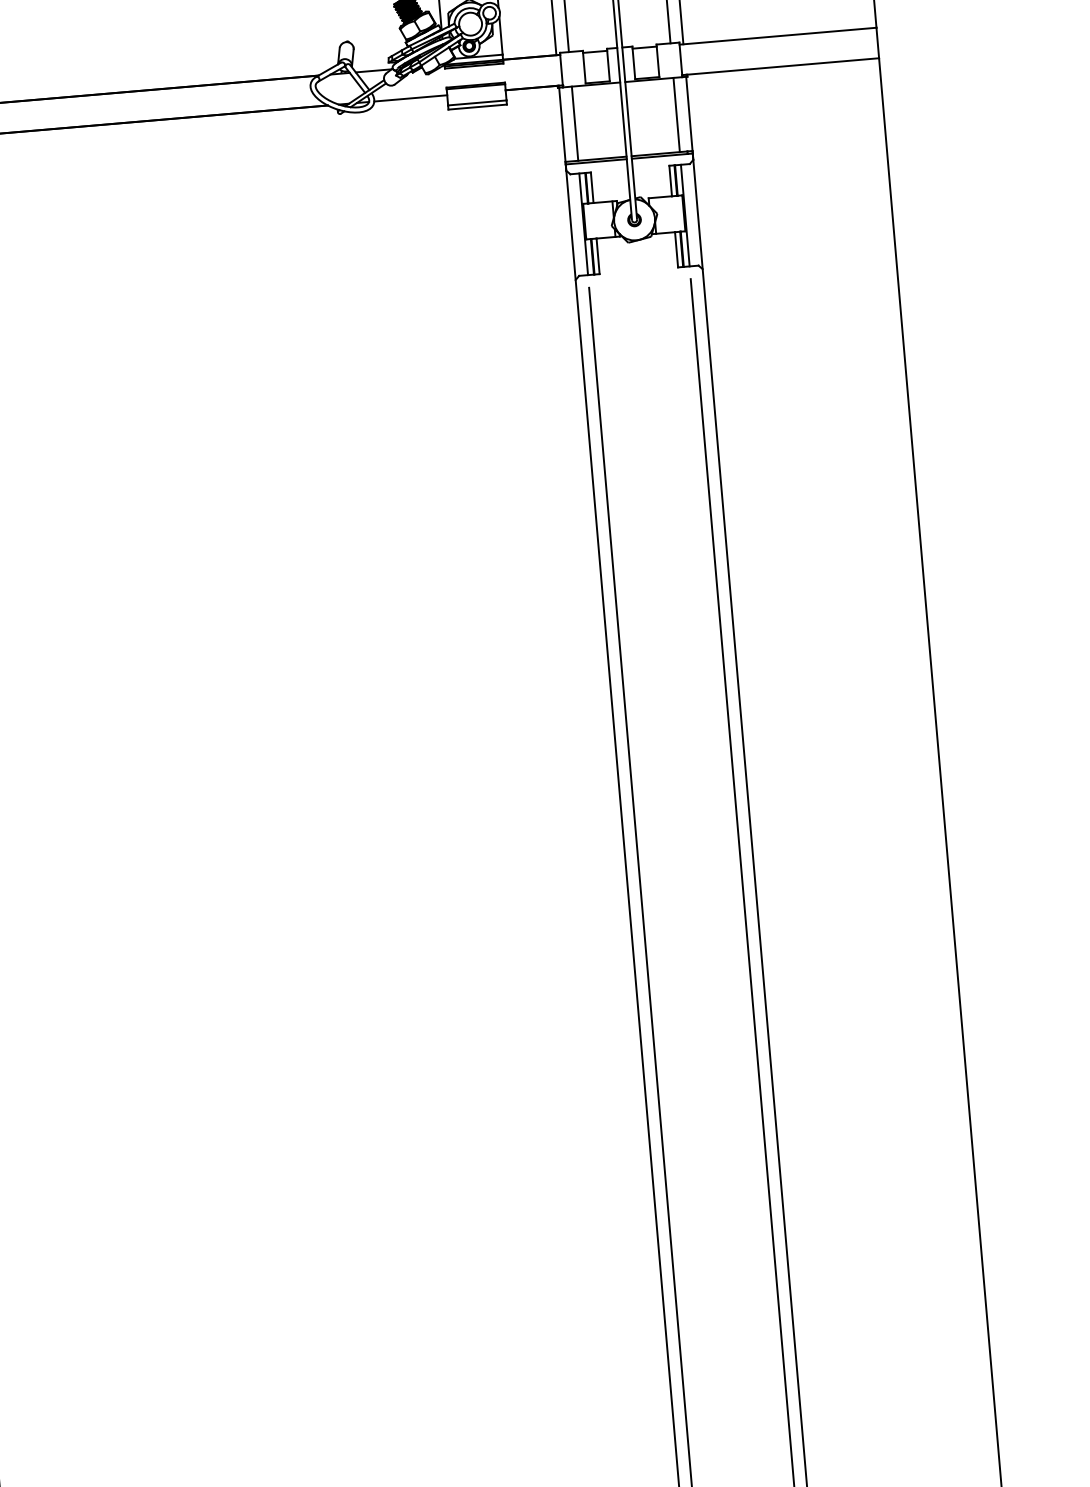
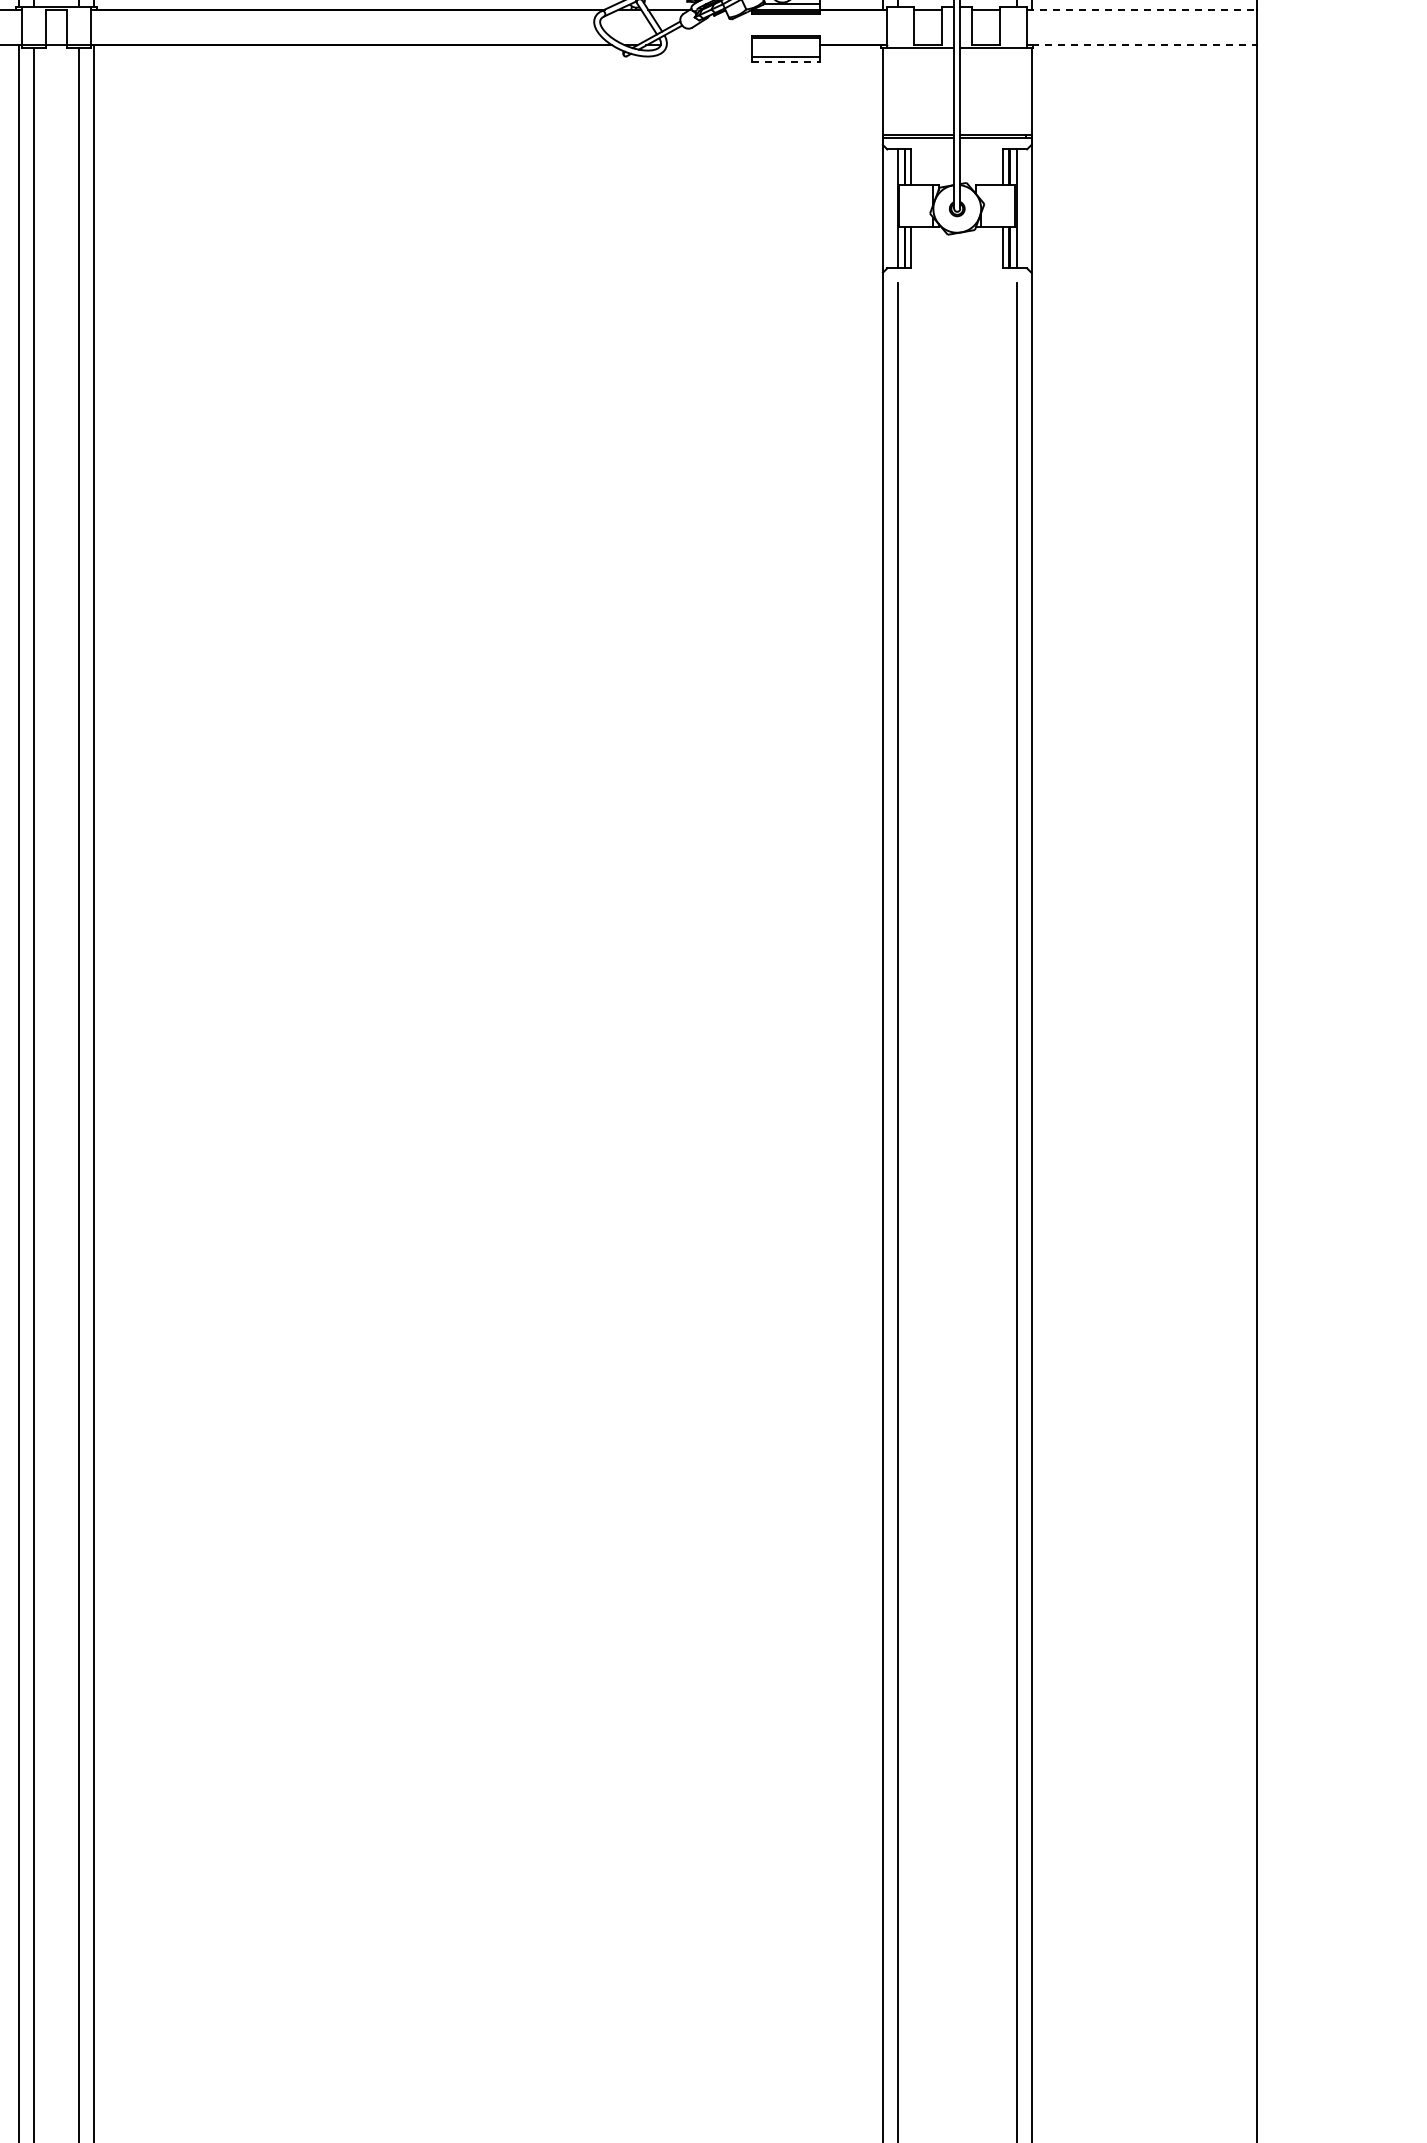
line: (778, 35) -> (1142, 9), solid -> dashed
line: (782, 66) -> (1144, 45), solid -> dashed
line: (410, 98) -> (709, 45), removed
line: (477, 107) -> (786, 62), solid -> dashed
line: (676, 114) -> (1016, 90), removed
line: (574, 123) -> (897, 90), removed

